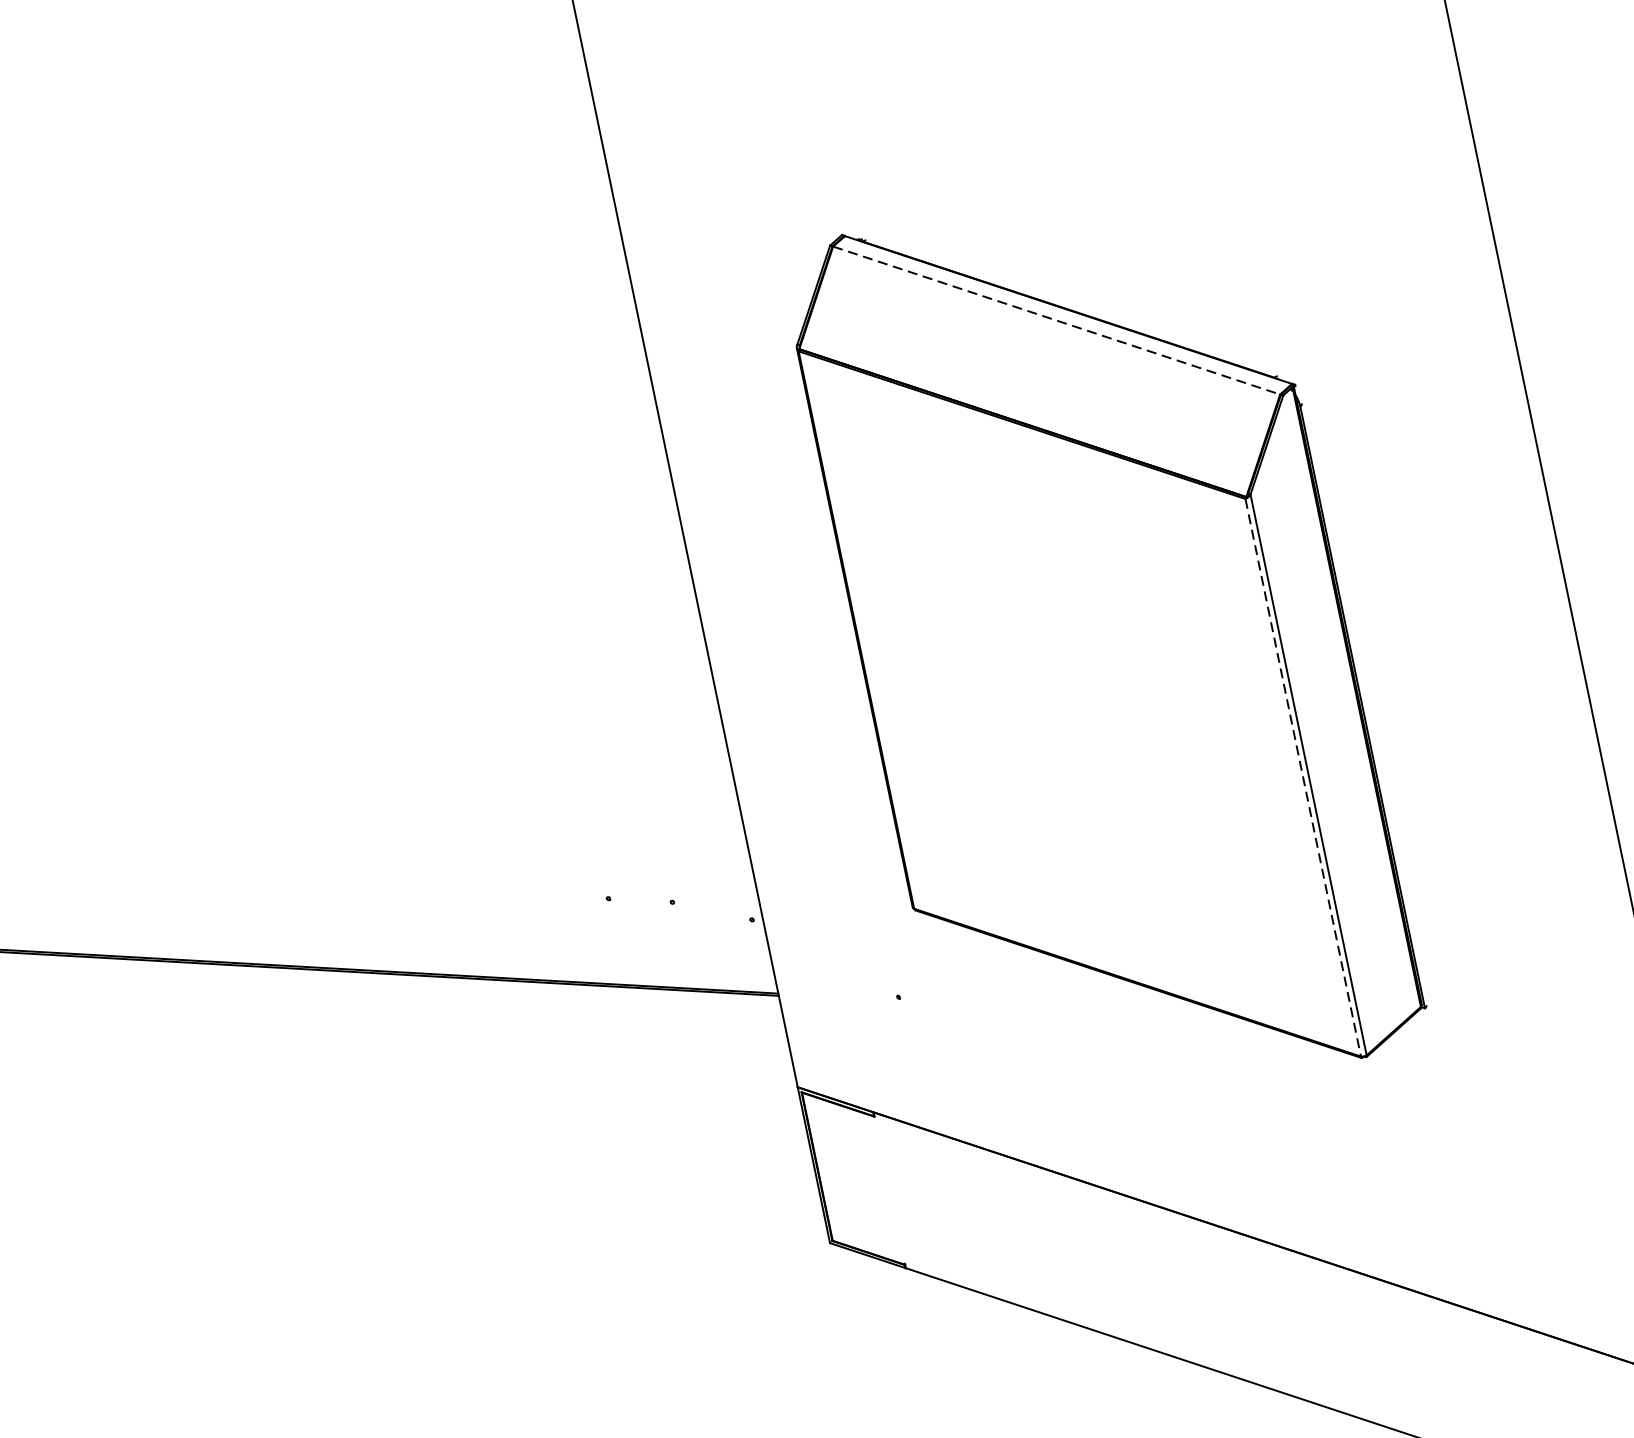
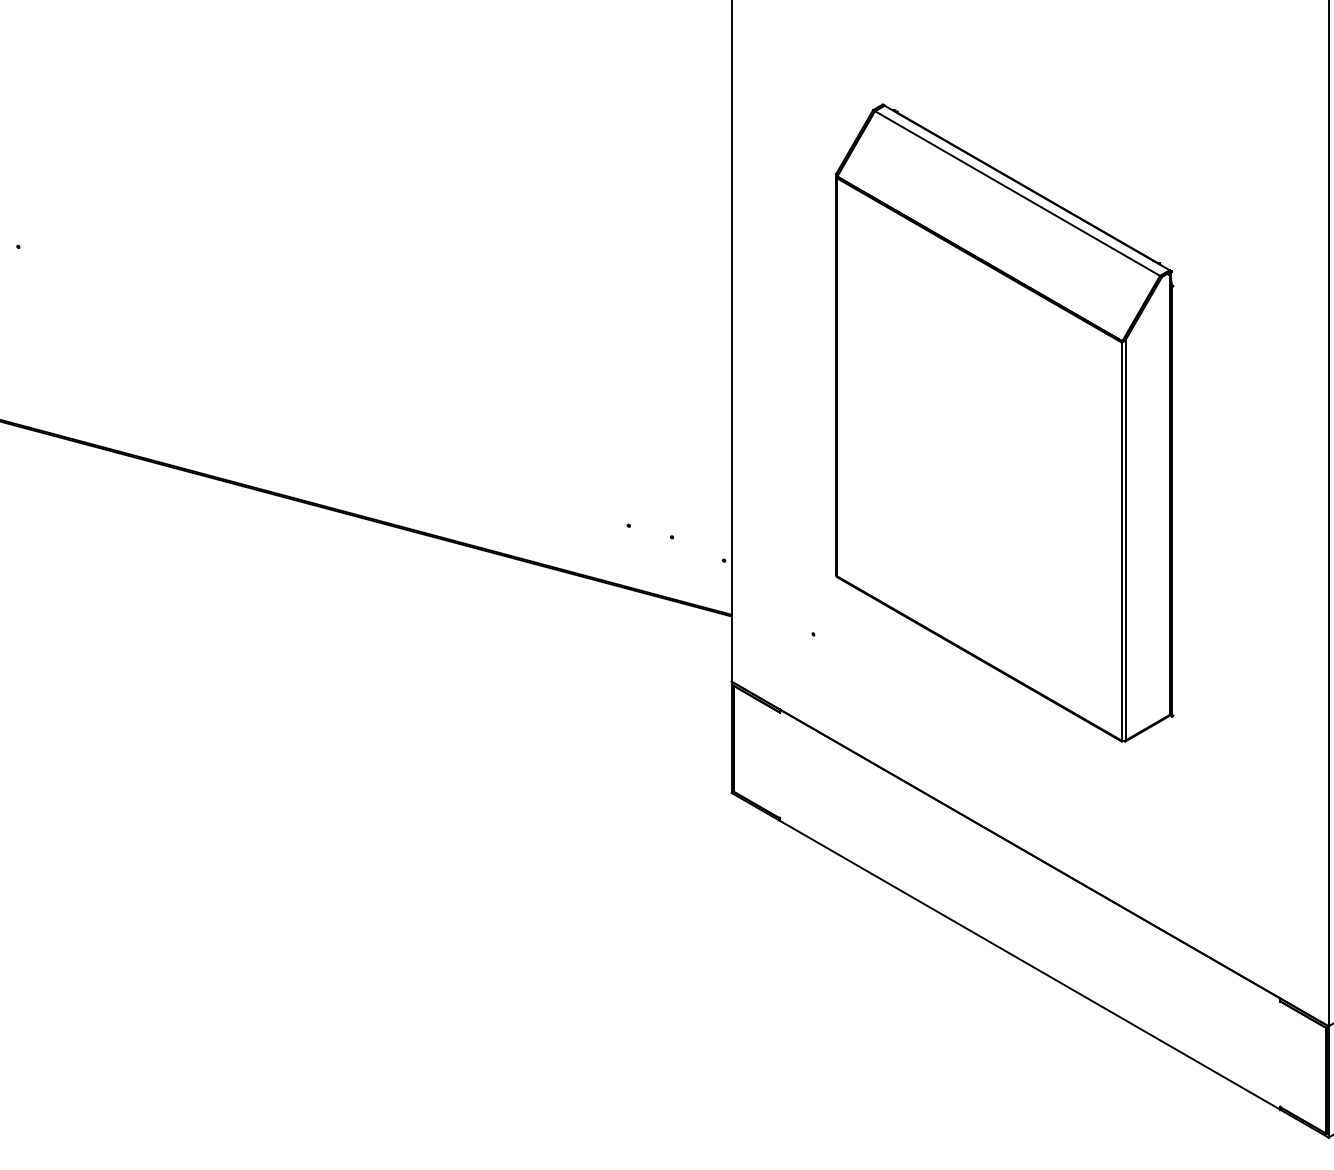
line: (1056, 320) -> (1017, 193), dashed -> solid
line: (1303, 777) -> (1121, 541), dashed -> solid

